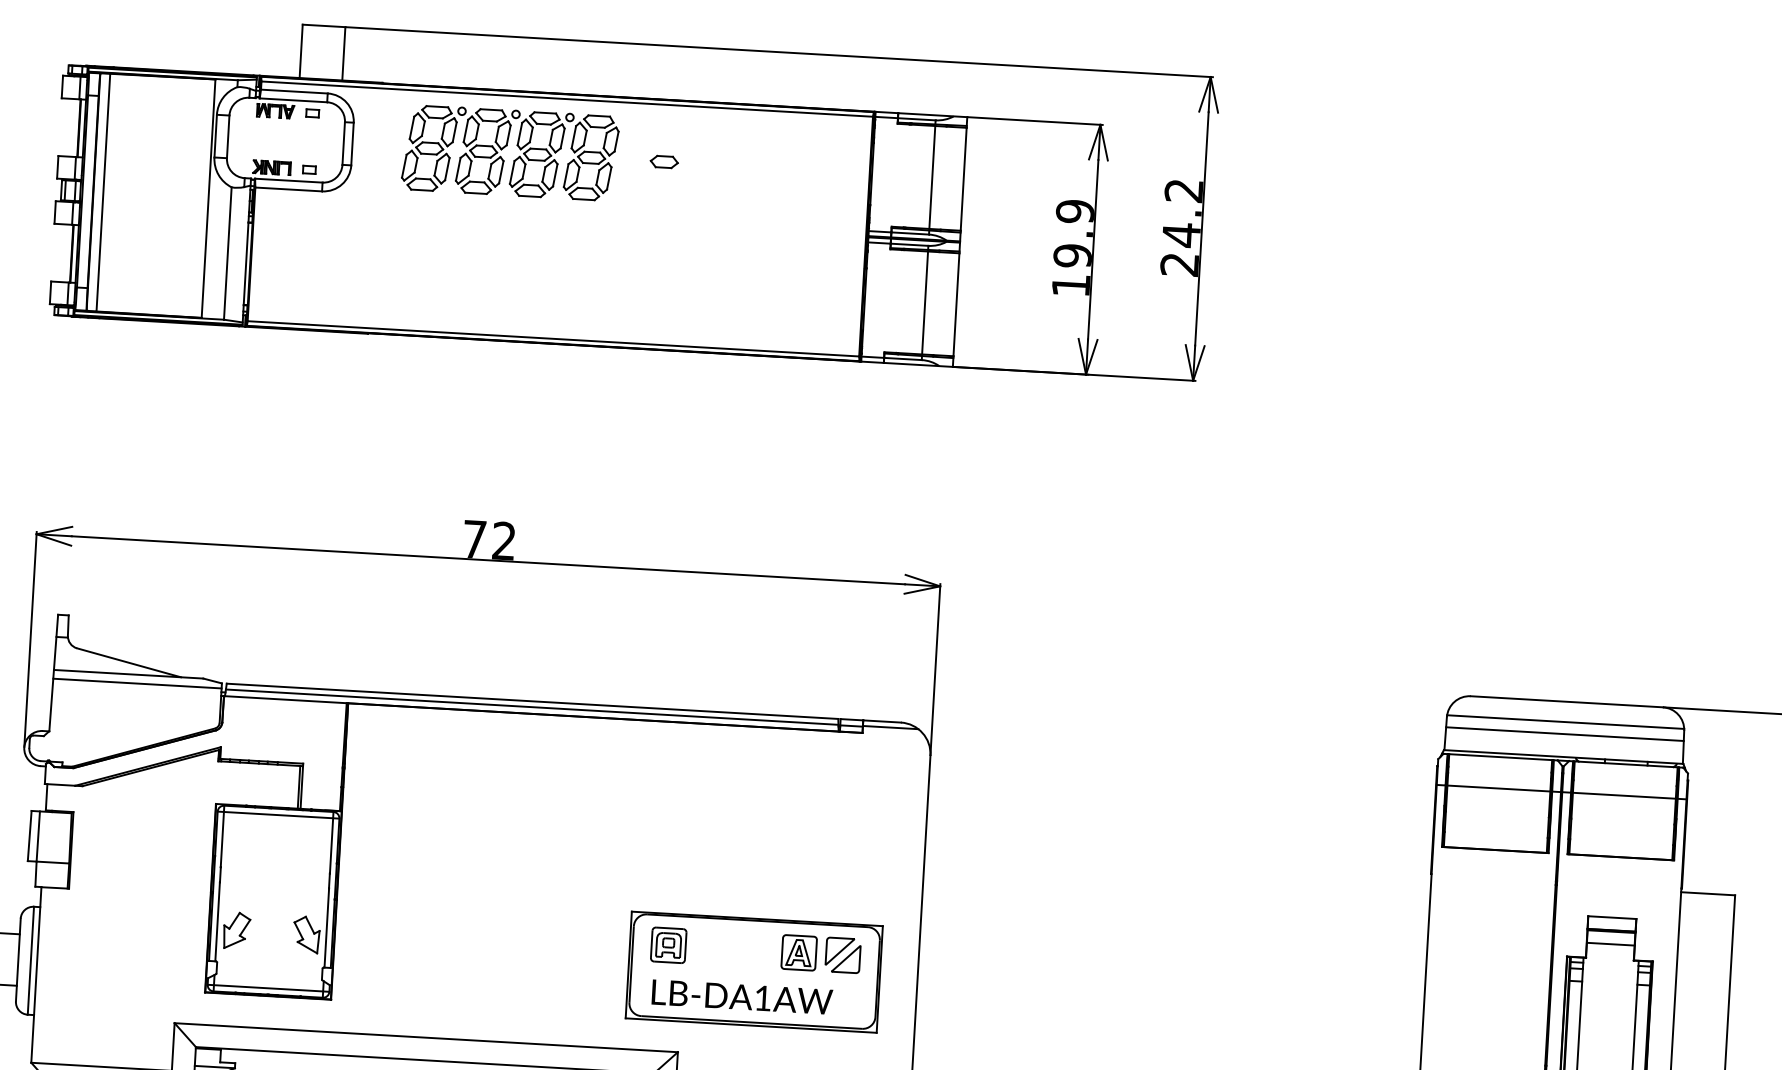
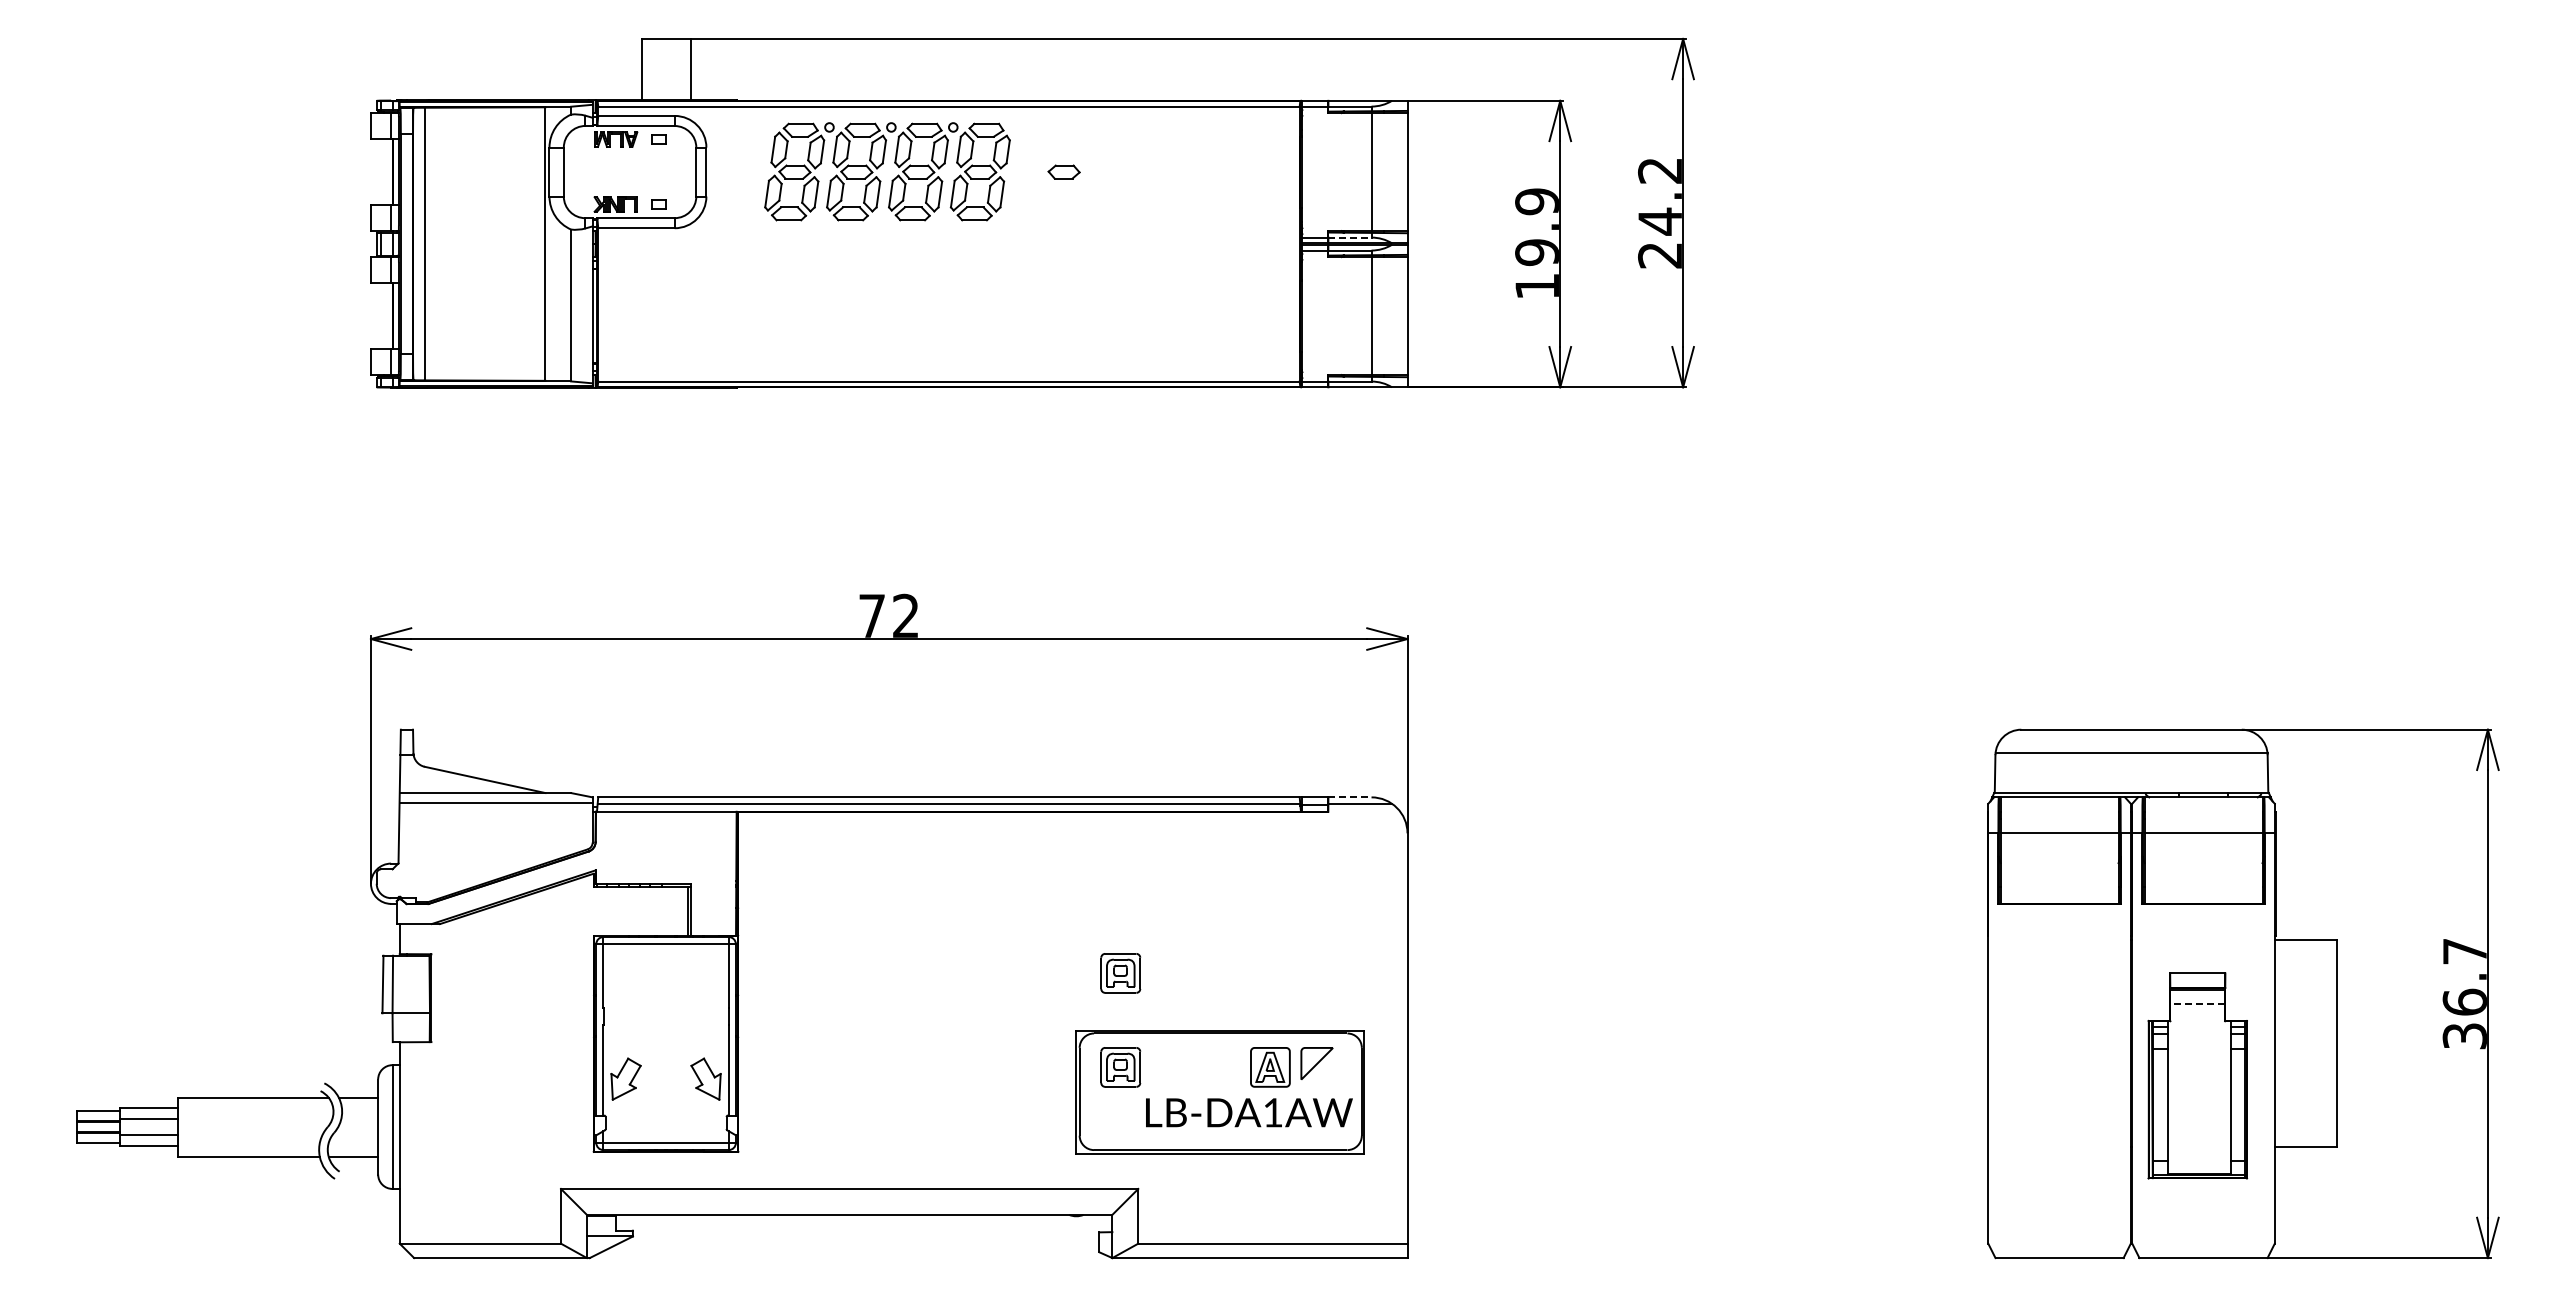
line: (909, 233) -> (1349, 237), solid -> dashed
line: (881, 721) -> (1349, 797), solid -> dashed
line: (1564, 733) -> (2131, 766), removed
part: (673, 863) -> (1120, 973), added
line: (1610, 943) -> (2197, 1003), solid -> dashed
part: (846, 958) -> (1324, 1070), removed
text: (742, 996) -> (1249, 1112), moved

